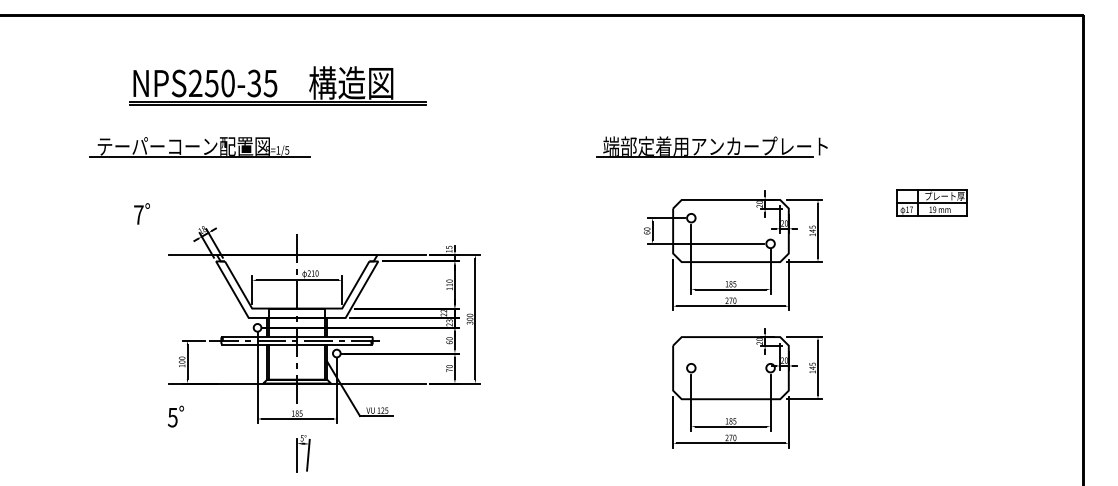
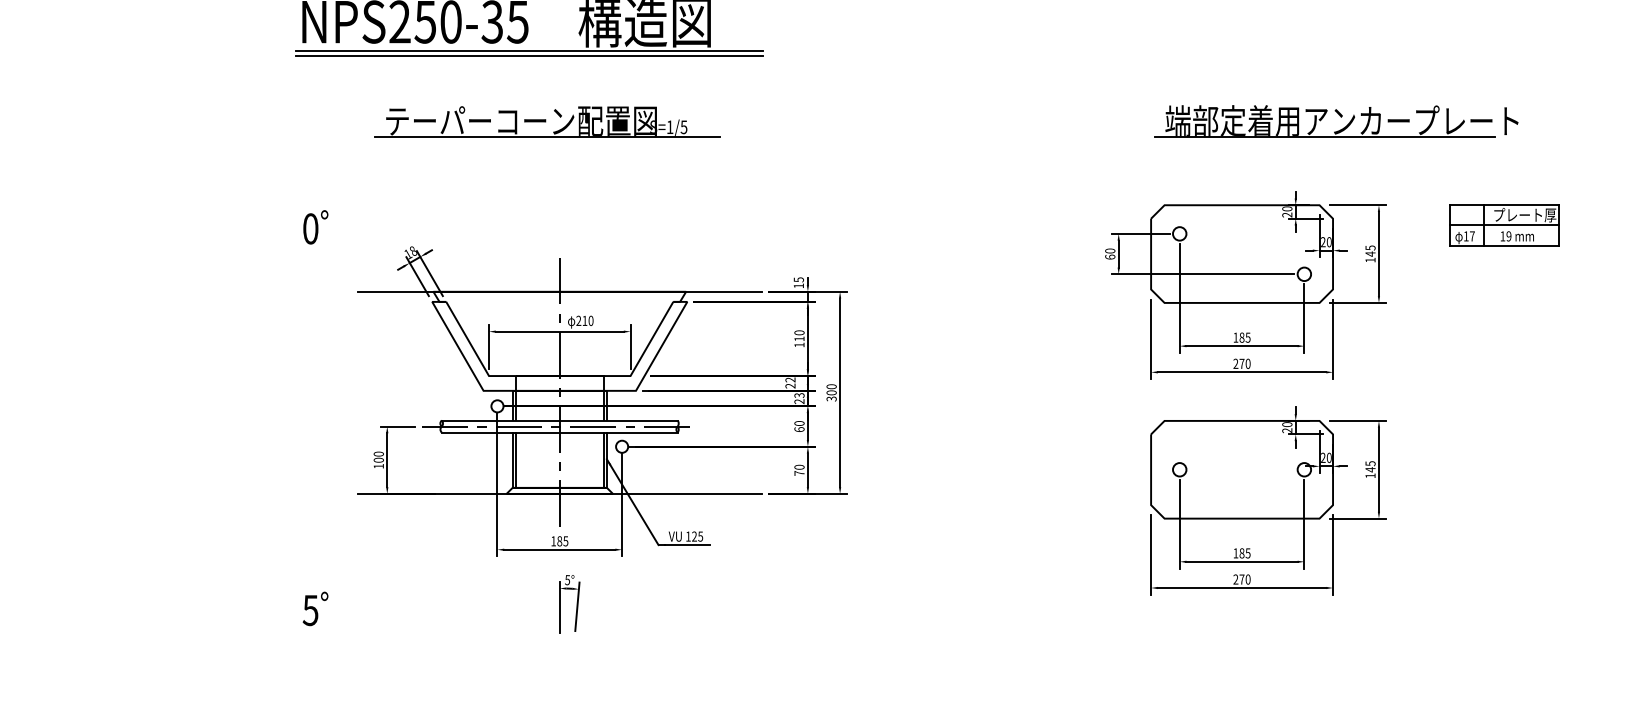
part: (711, 146) -> (1335, 121), moved
part: (199, 147) -> (546, 122), moved
part: (931, 202) -> (1504, 224), moved
text: (138, 214) -> (310, 228), 7 -> 0
text: (175, 416) -> (314, 608), moved

